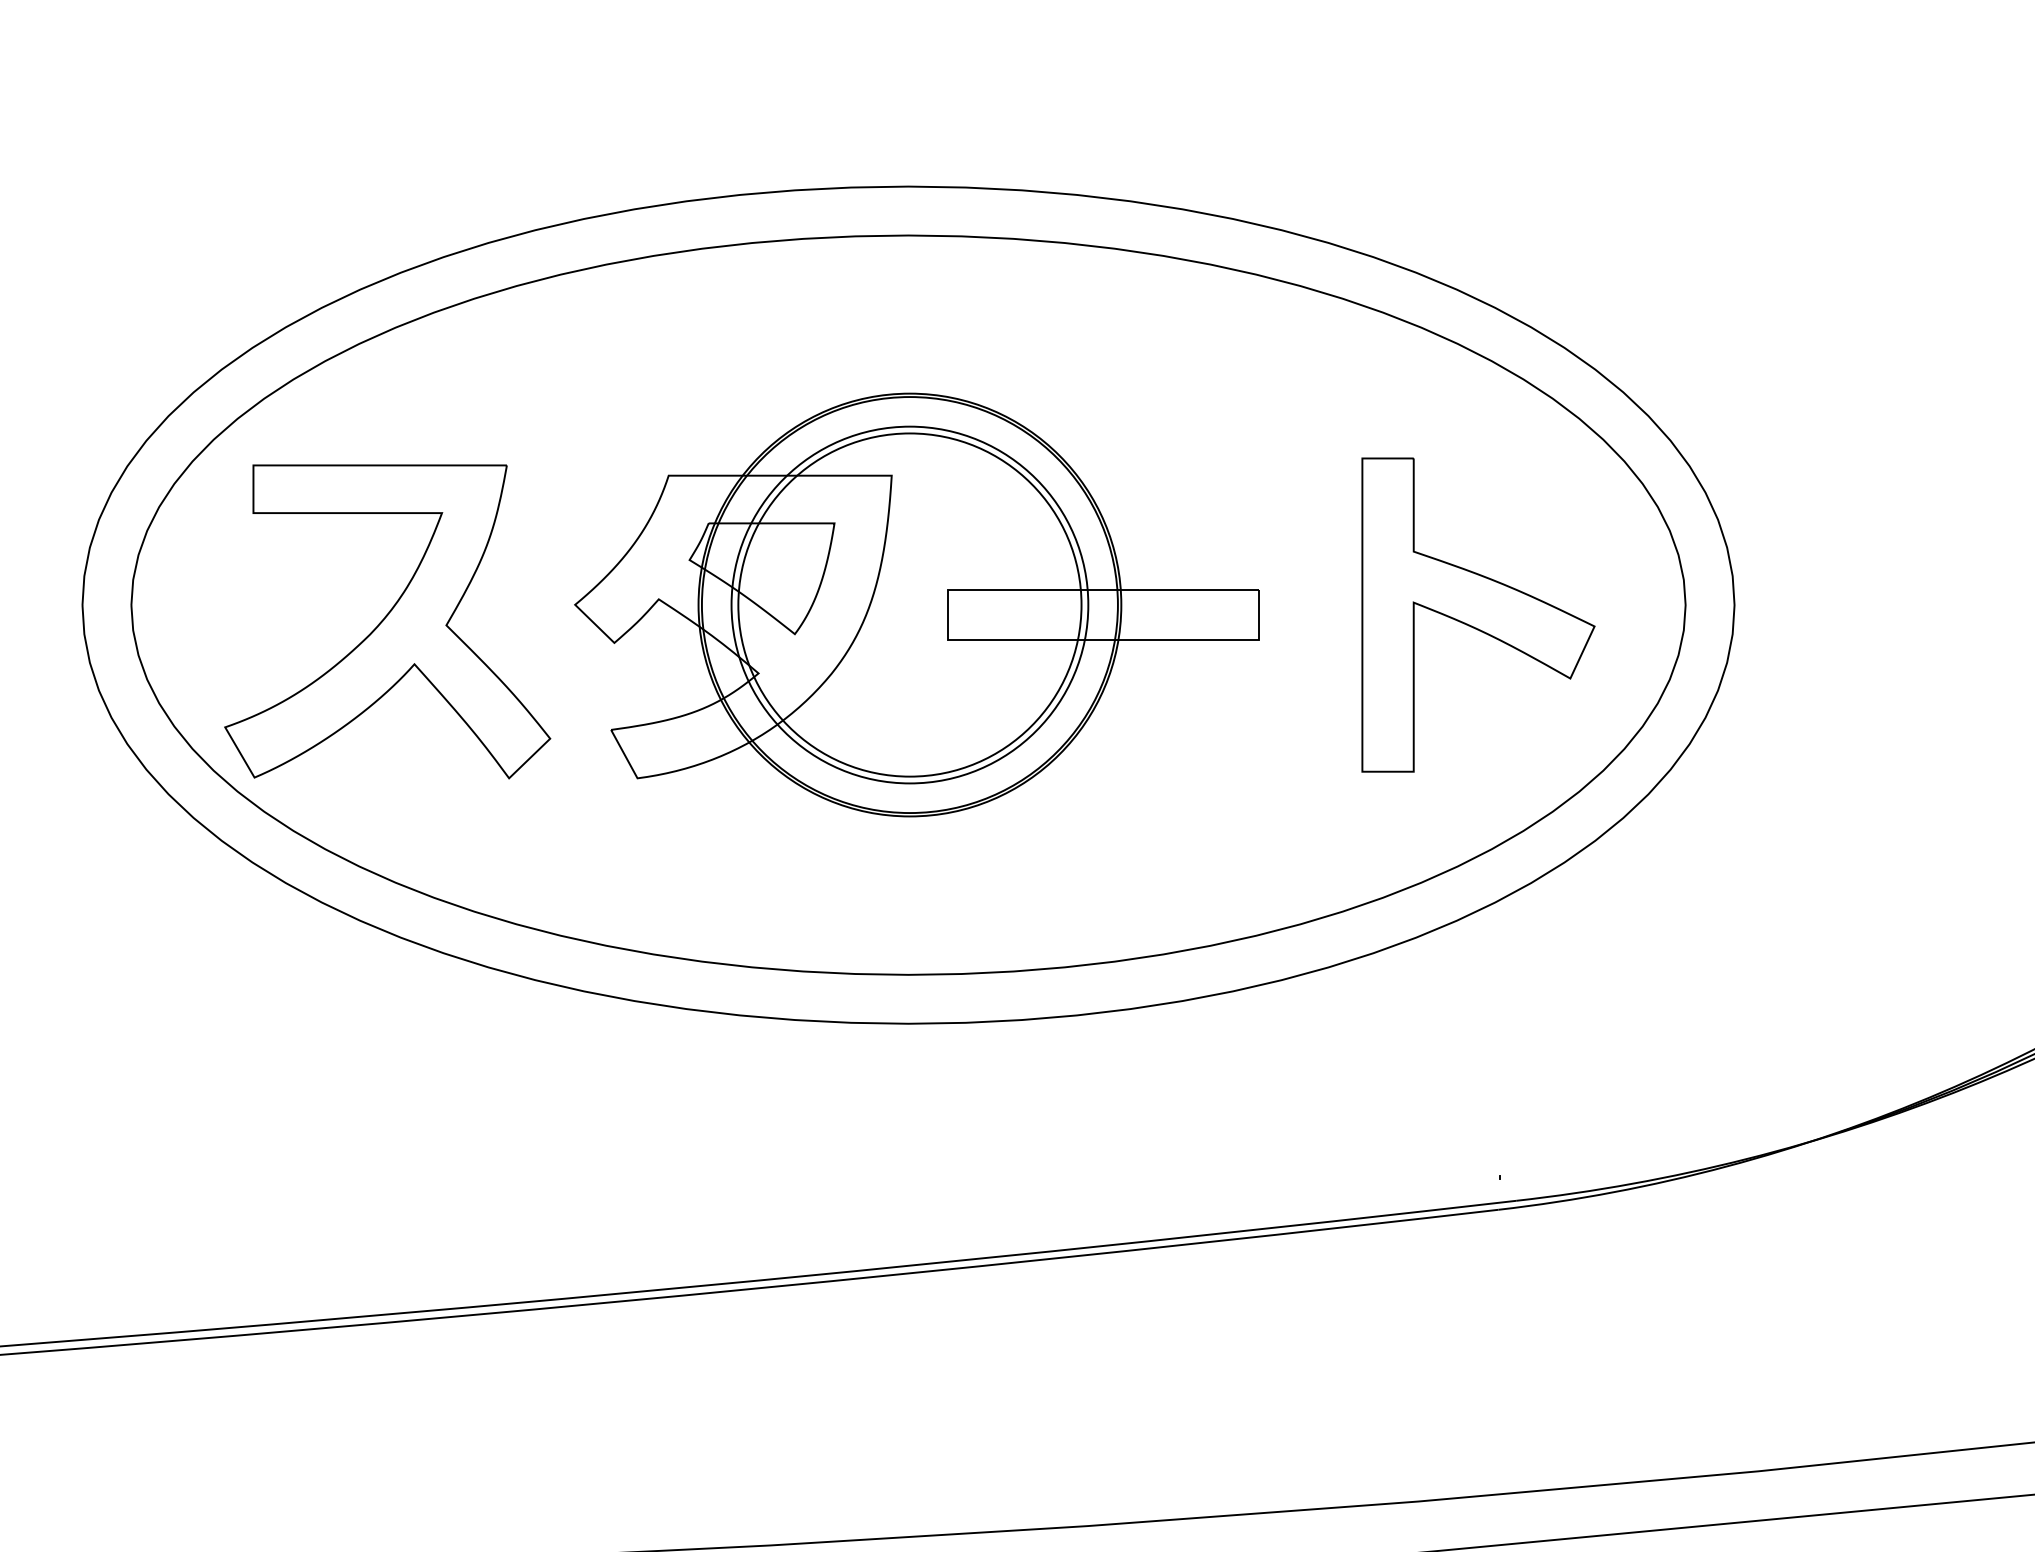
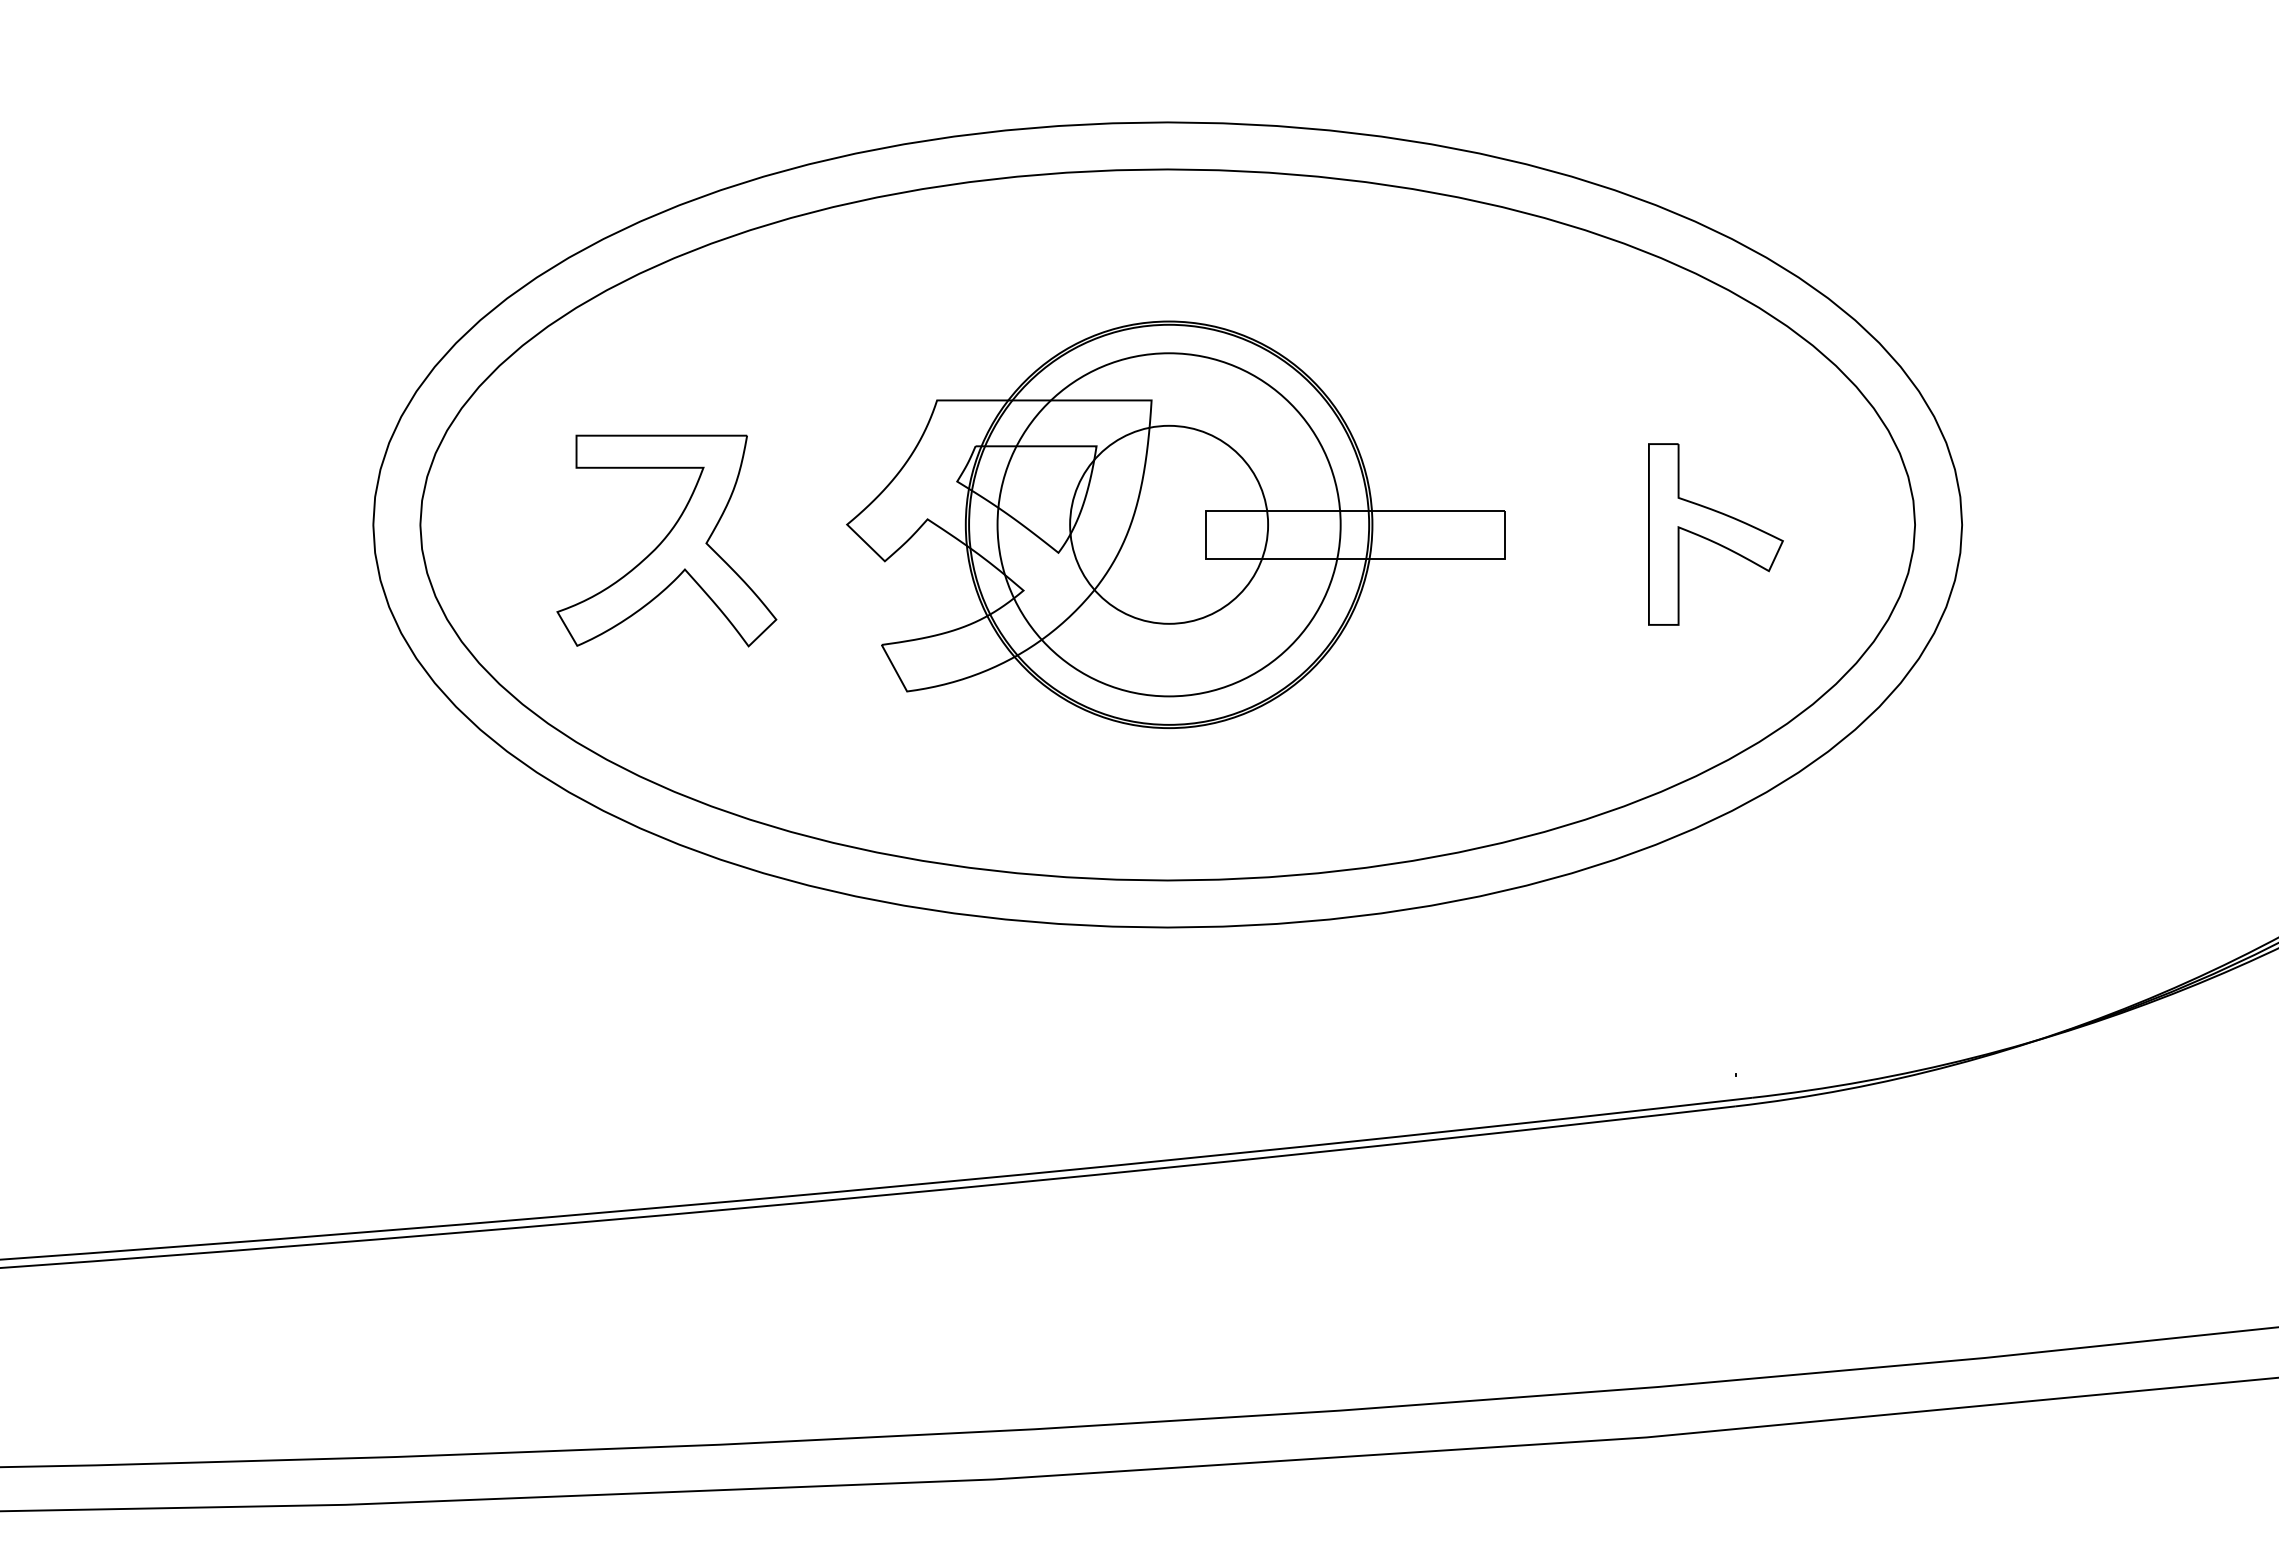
circle: (910, 604) -> (1169, 524), size x0.6
part: (1478, 615) -> (1715, 534), size x0.6
part: (387, 621) -> (666, 540), size x0.7

